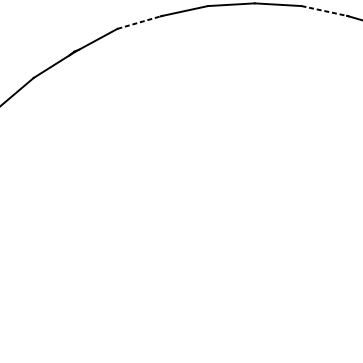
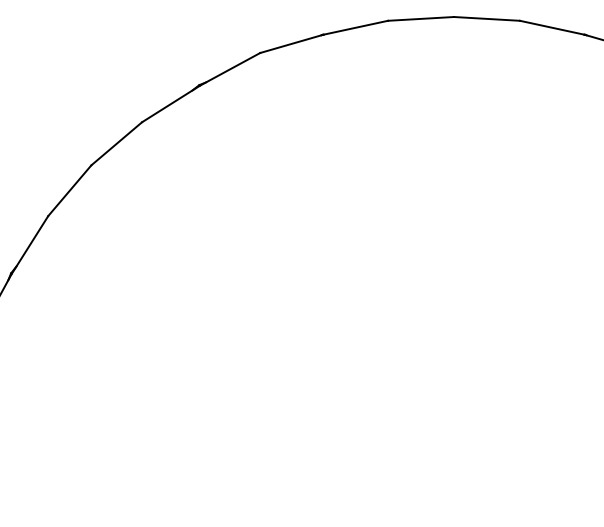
line: (324, 10) -> (552, 27), dashed -> solid
line: (139, 22) -> (291, 43), dashed -> solid

